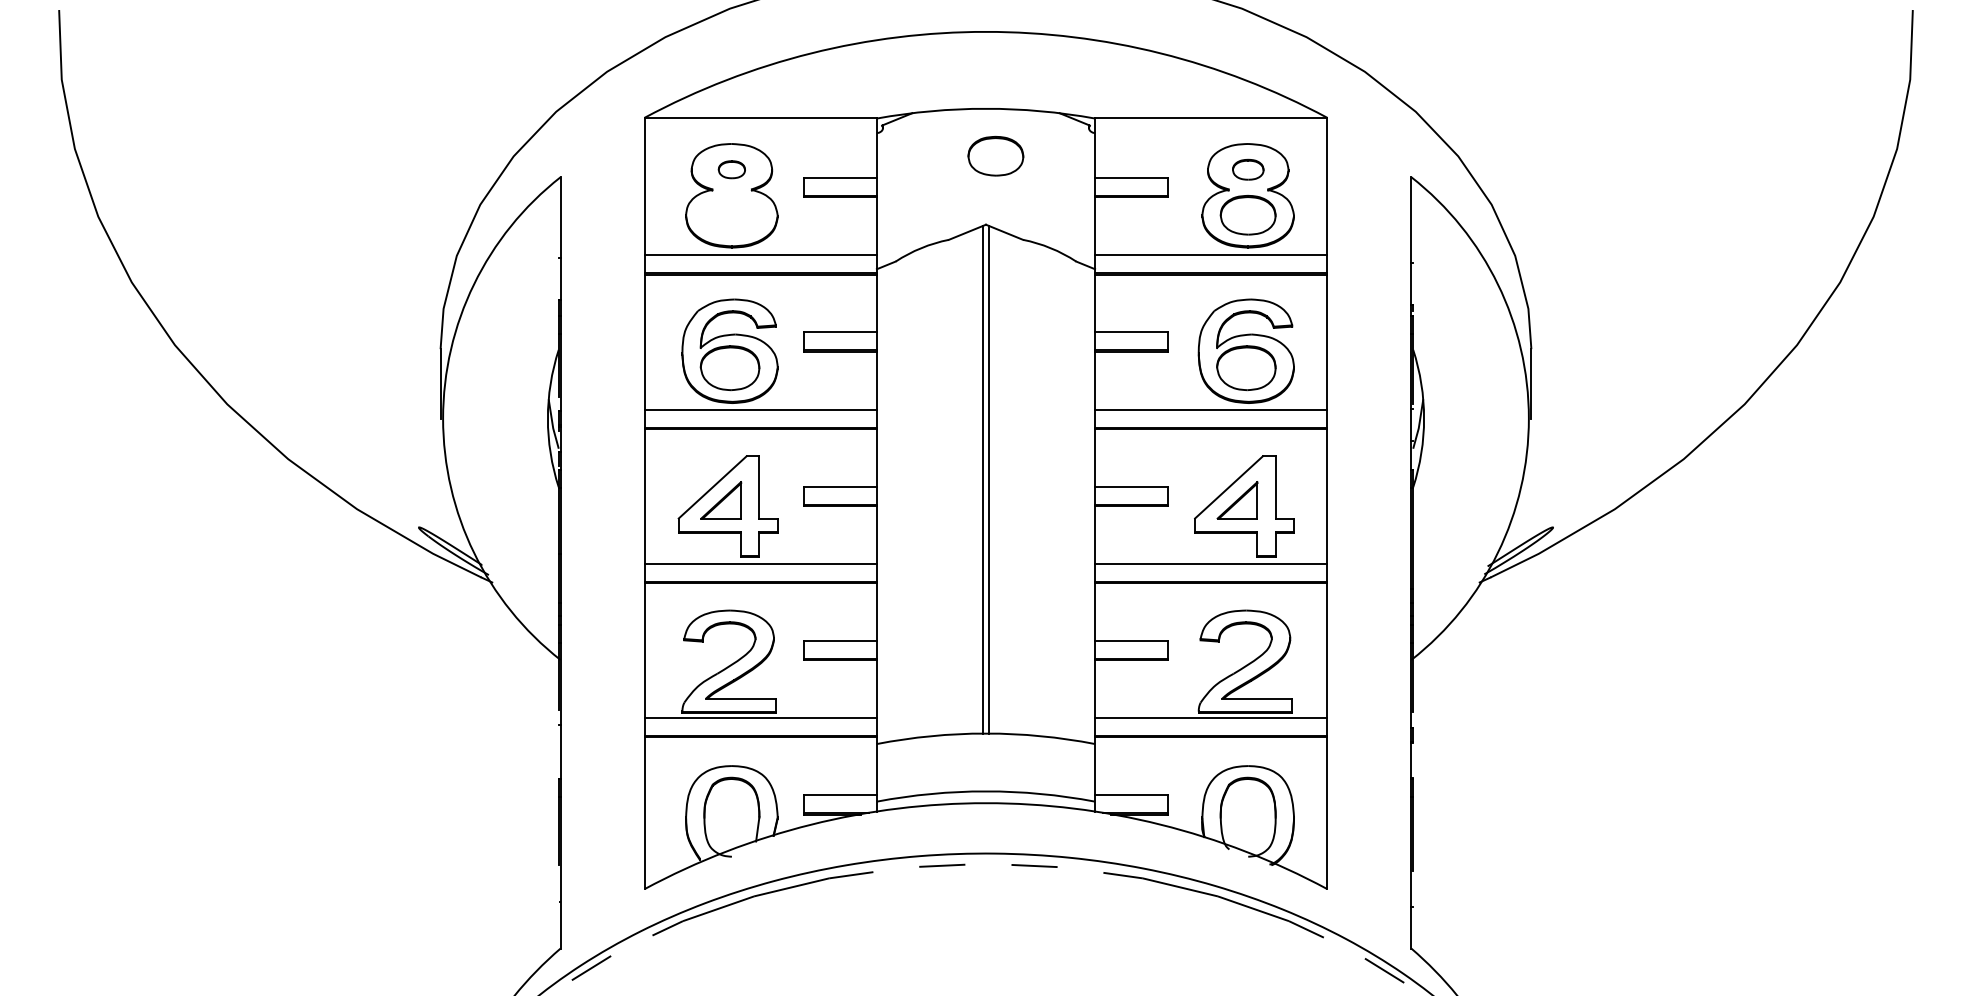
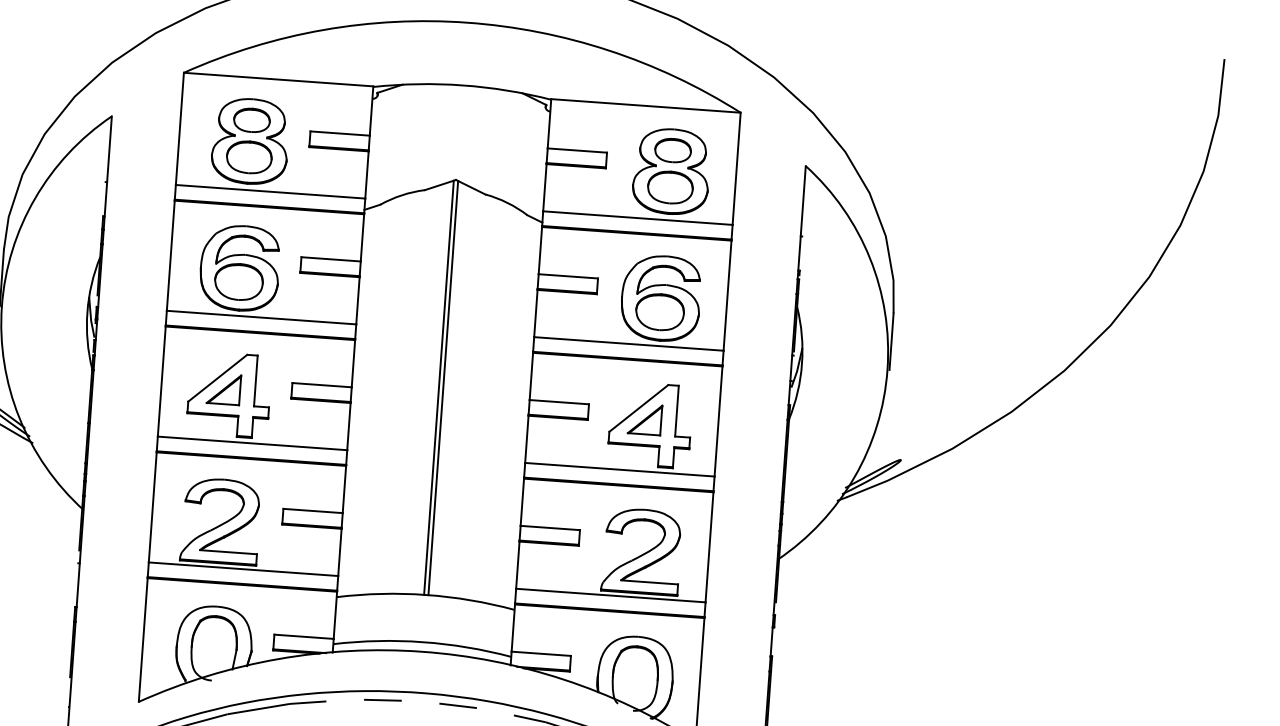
part: (995, 156) -> (249, 157), moved
part: (731, 169) -> (251, 120), size x1.67
part: (1248, 169) -> (673, 150), size x1.43

